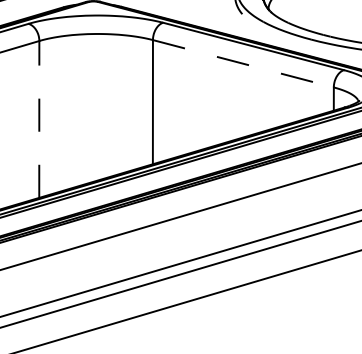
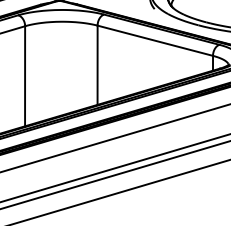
line: (243, 63) -> (155, 40), dashed -> solid
line: (39, 118) -> (25, 75), dashed -> solid

